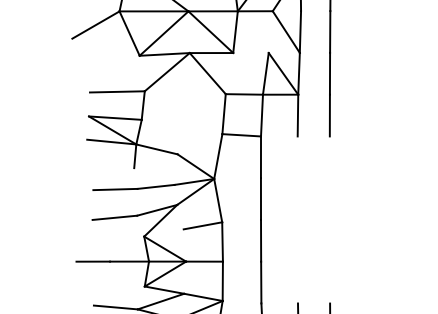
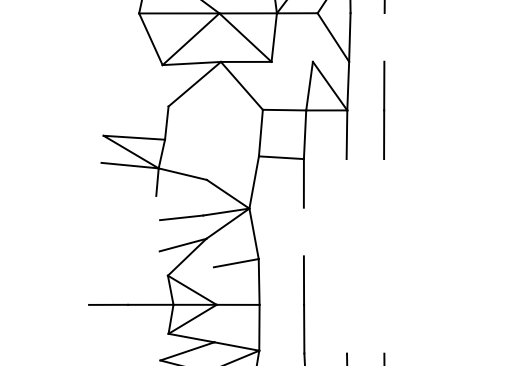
line: (95, 24) -> (111, 28), removed
line: (330, 31) -> (384, 36), removed
line: (116, 91) -> (135, 106), removed
line: (115, 189) -> (134, 220), removed
line: (260, 198) -> (303, 231), removed
line: (114, 217) -> (133, 253), removed
line: (115, 307) -> (134, 358), removed

